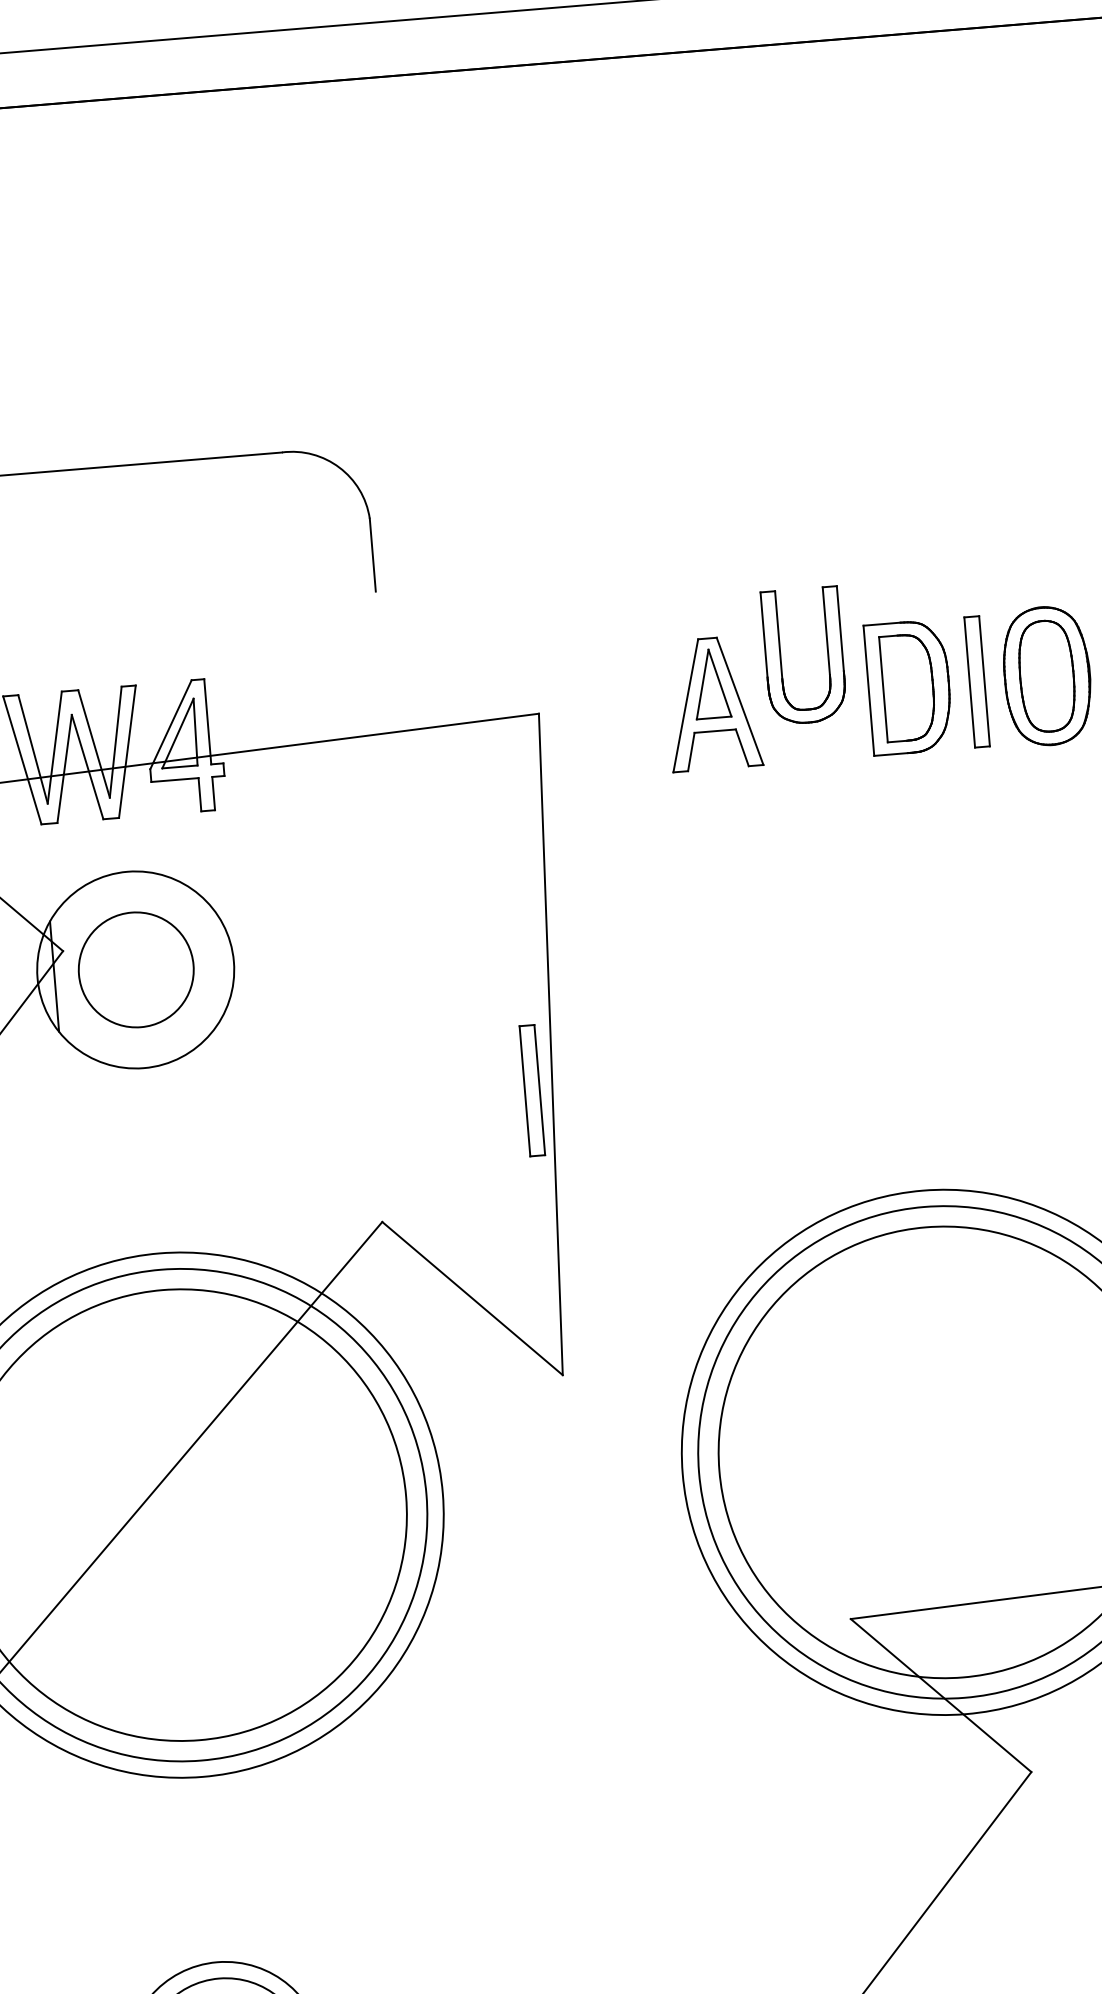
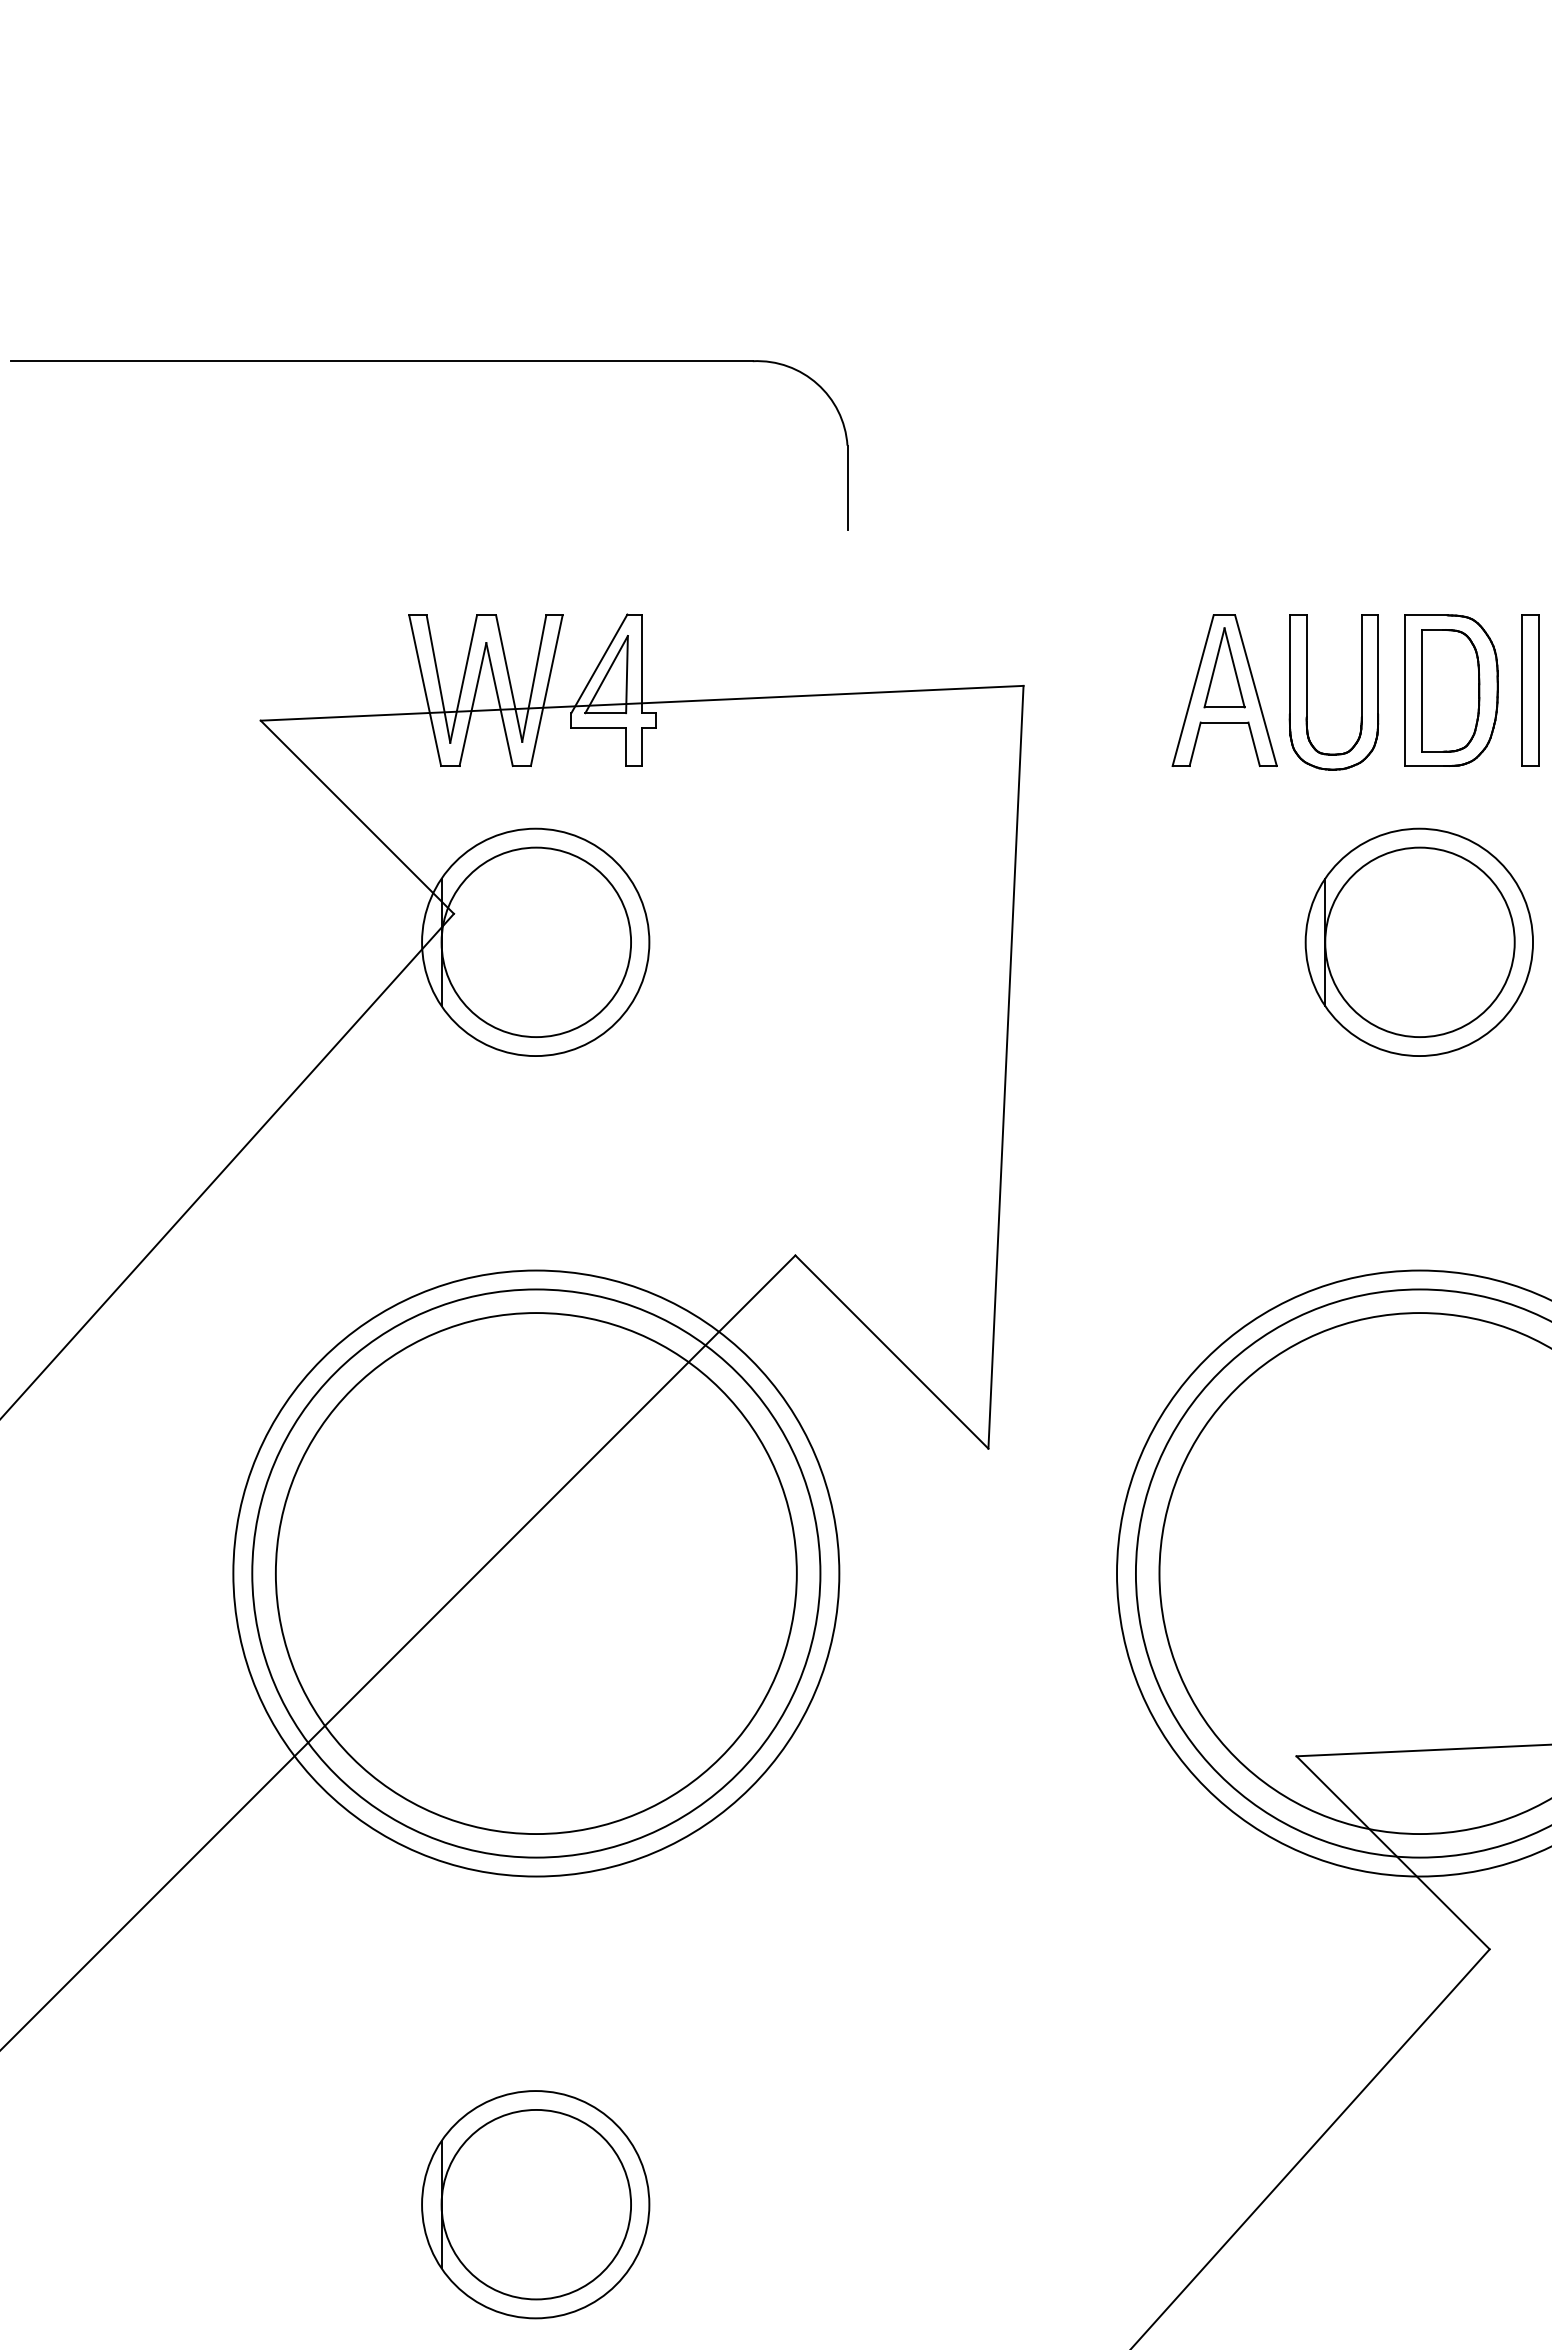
part: (781, 657) -> (1307, 692), moved
part: (898, 906) -> (1418, 941), added
circle: (136, 970) -> (536, 942), size x1.43
part: (532, 1090) -> (980, 1118), removed

